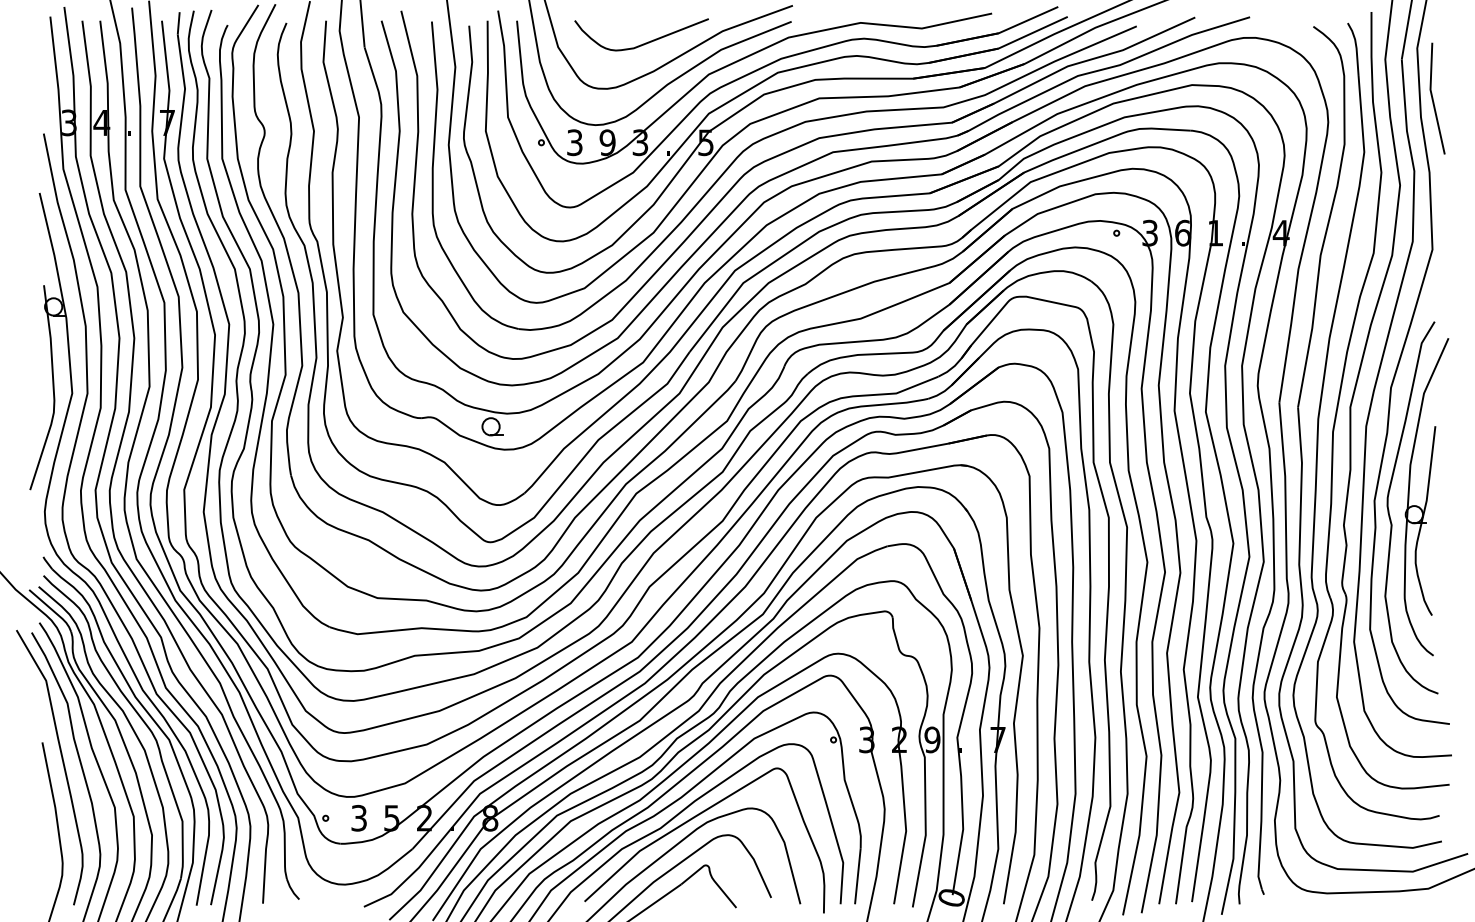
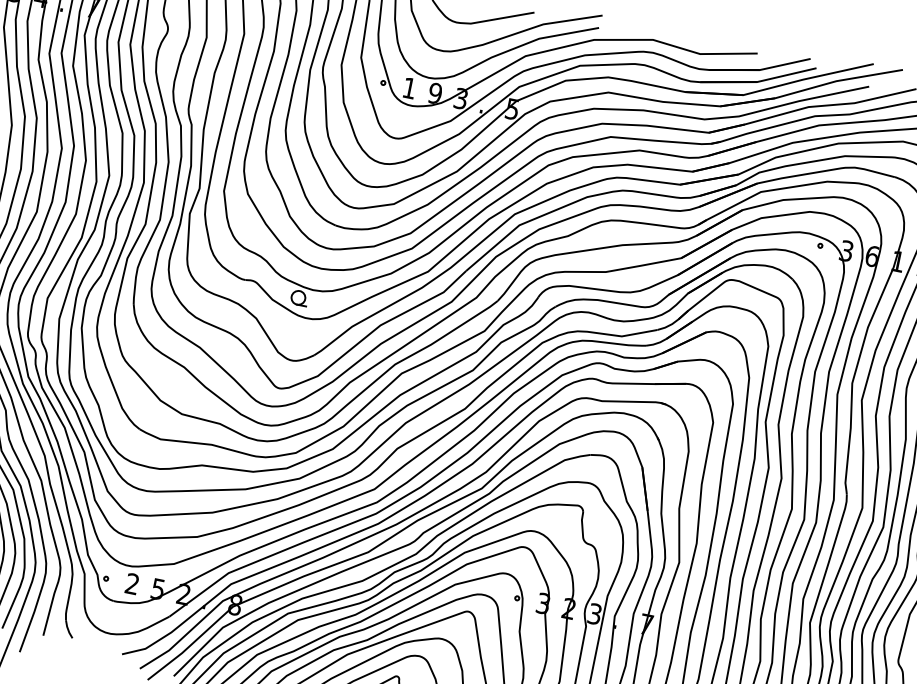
text: (574, 142) -> (409, 88), 3 -> 1
text: (932, 739) -> (594, 613), 9 -> 3
text: (358, 818) -> (131, 584), 3 -> 2

